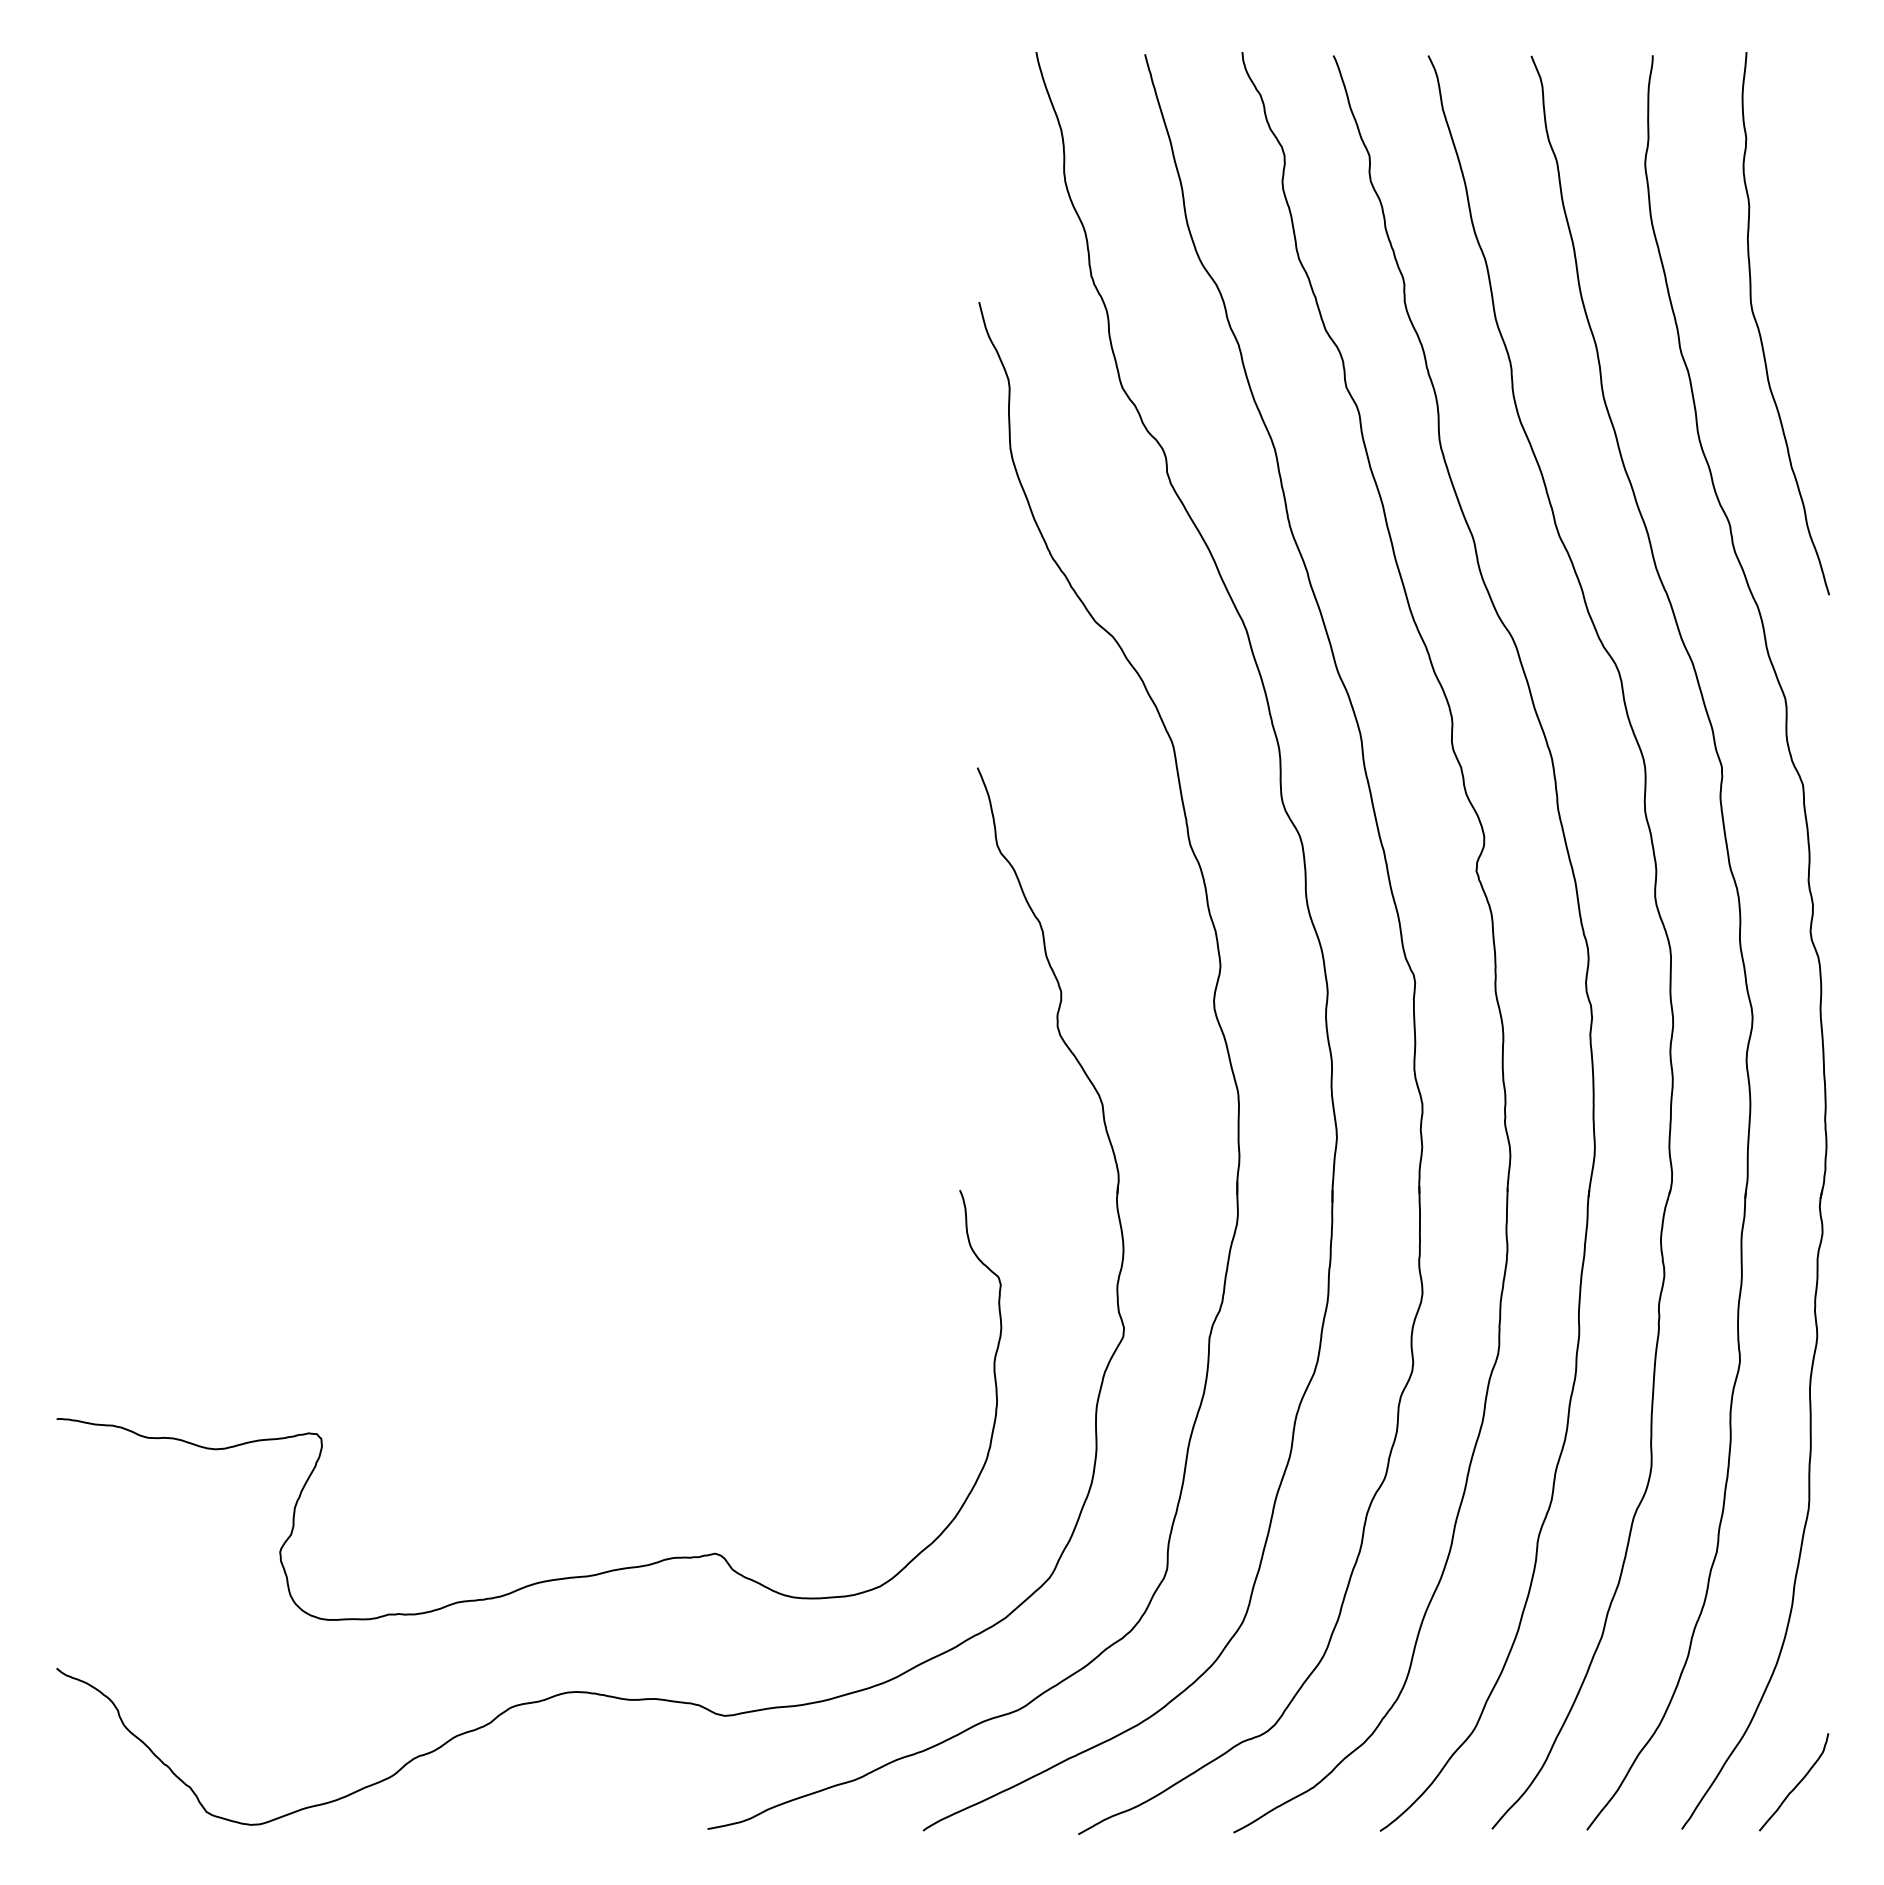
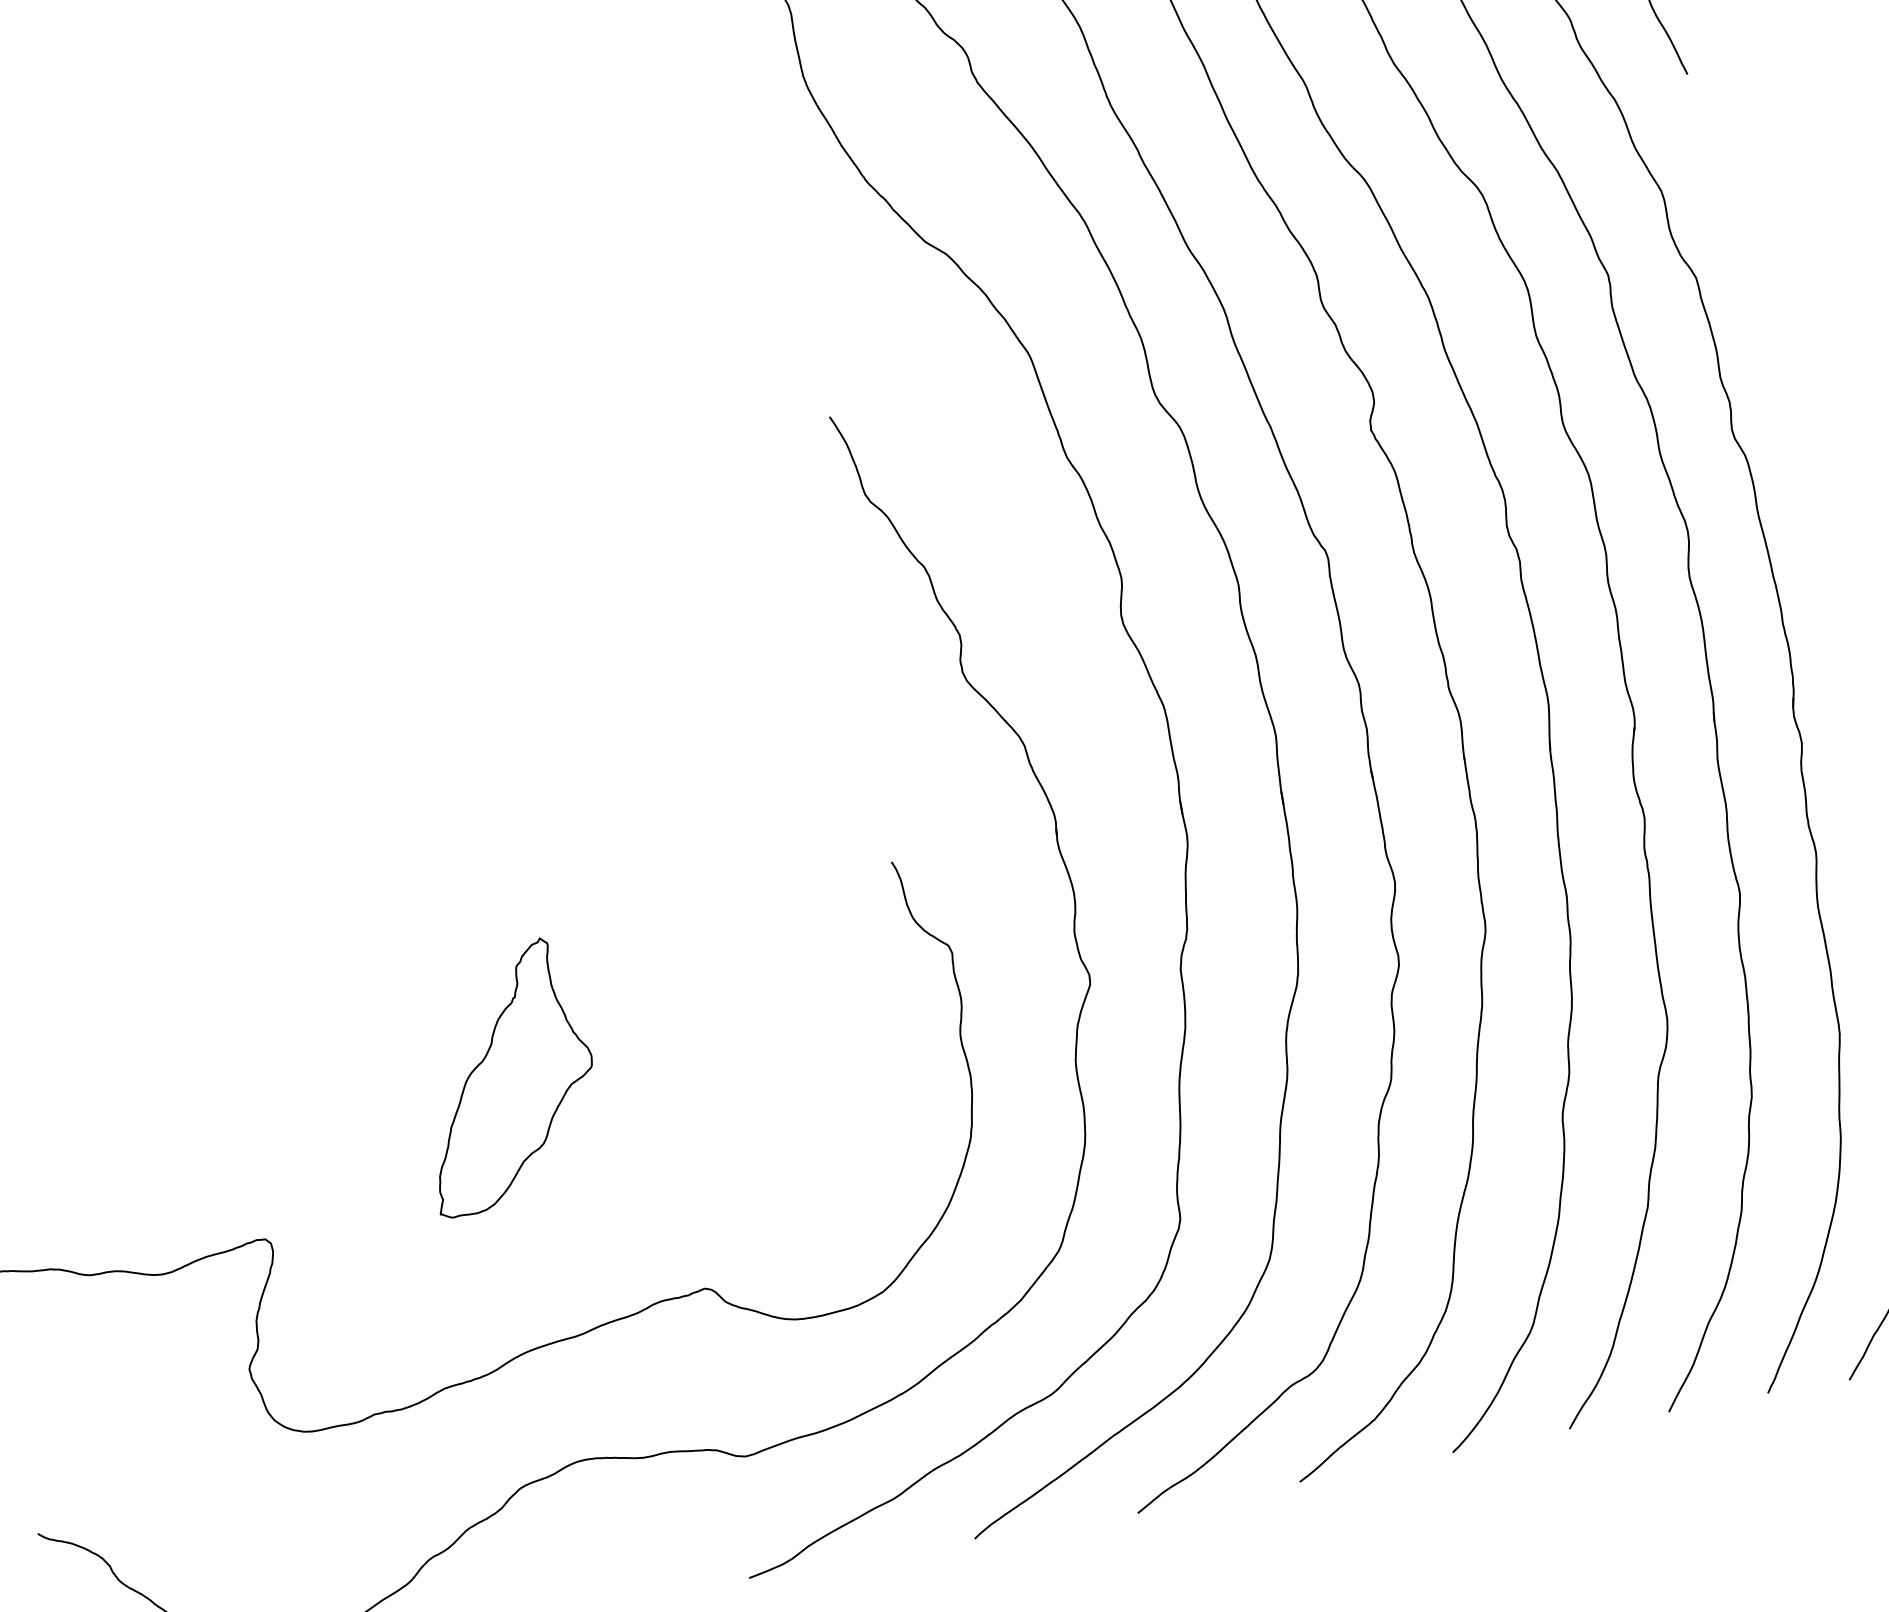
part: (566, 1323) -> (505, 1076), added

